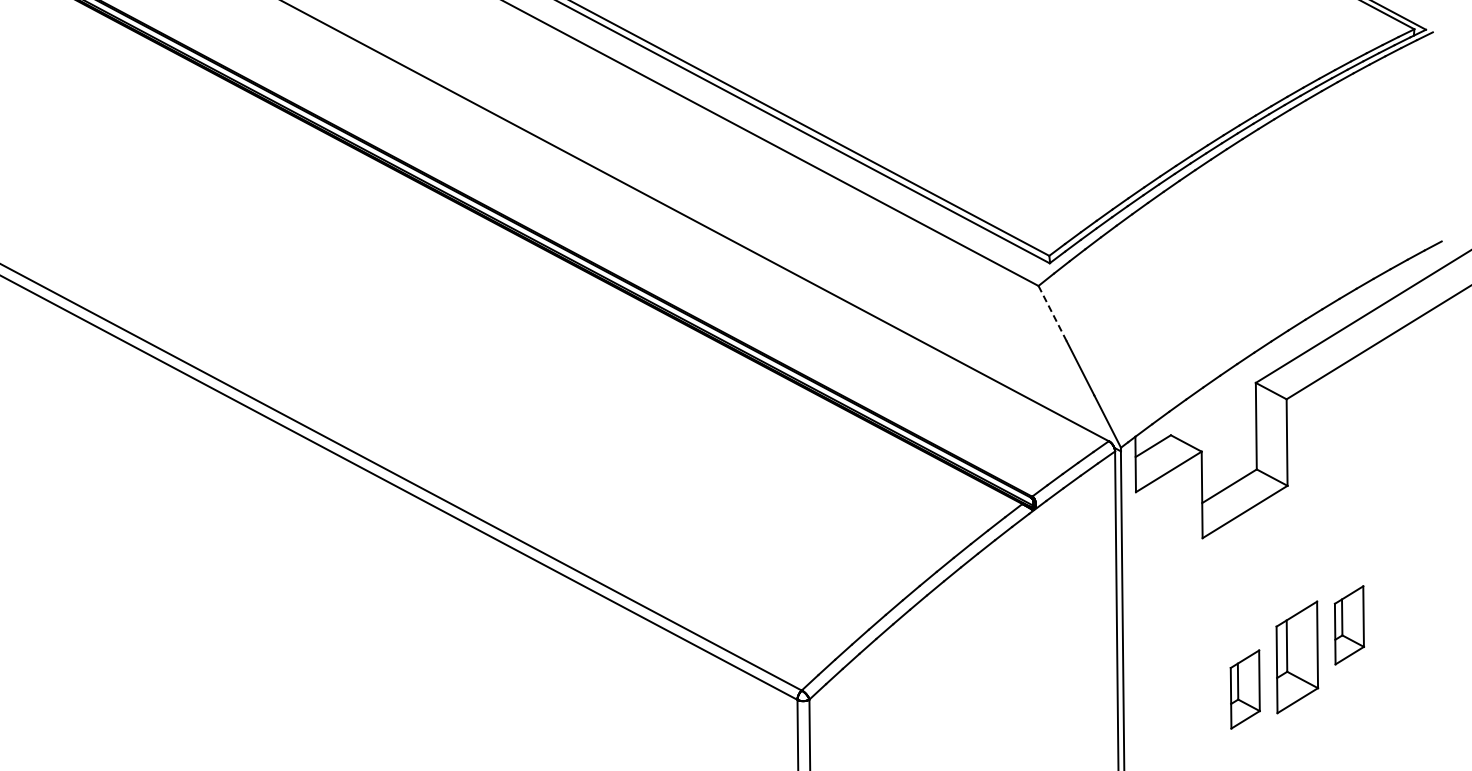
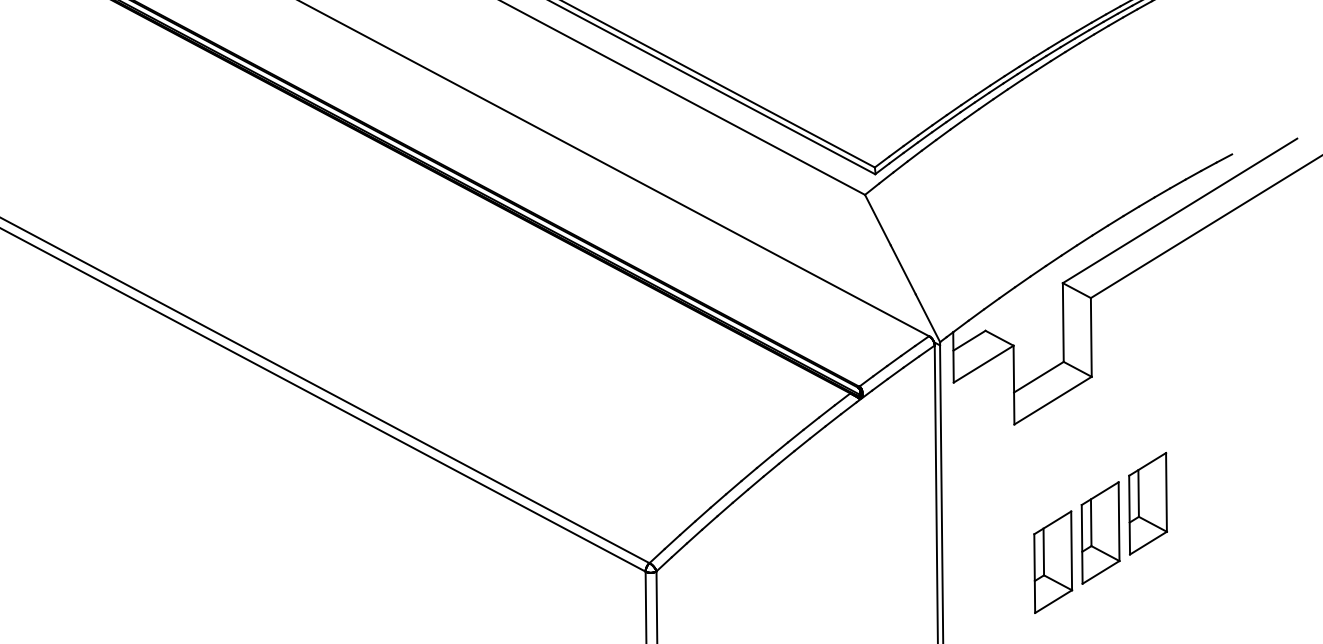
line: (1052, 314) -> (877, 220), dashed -> solid
part: (1349, 625) -> (1148, 503), size x1.43
part: (1245, 689) -> (1053, 562), size x1.43

